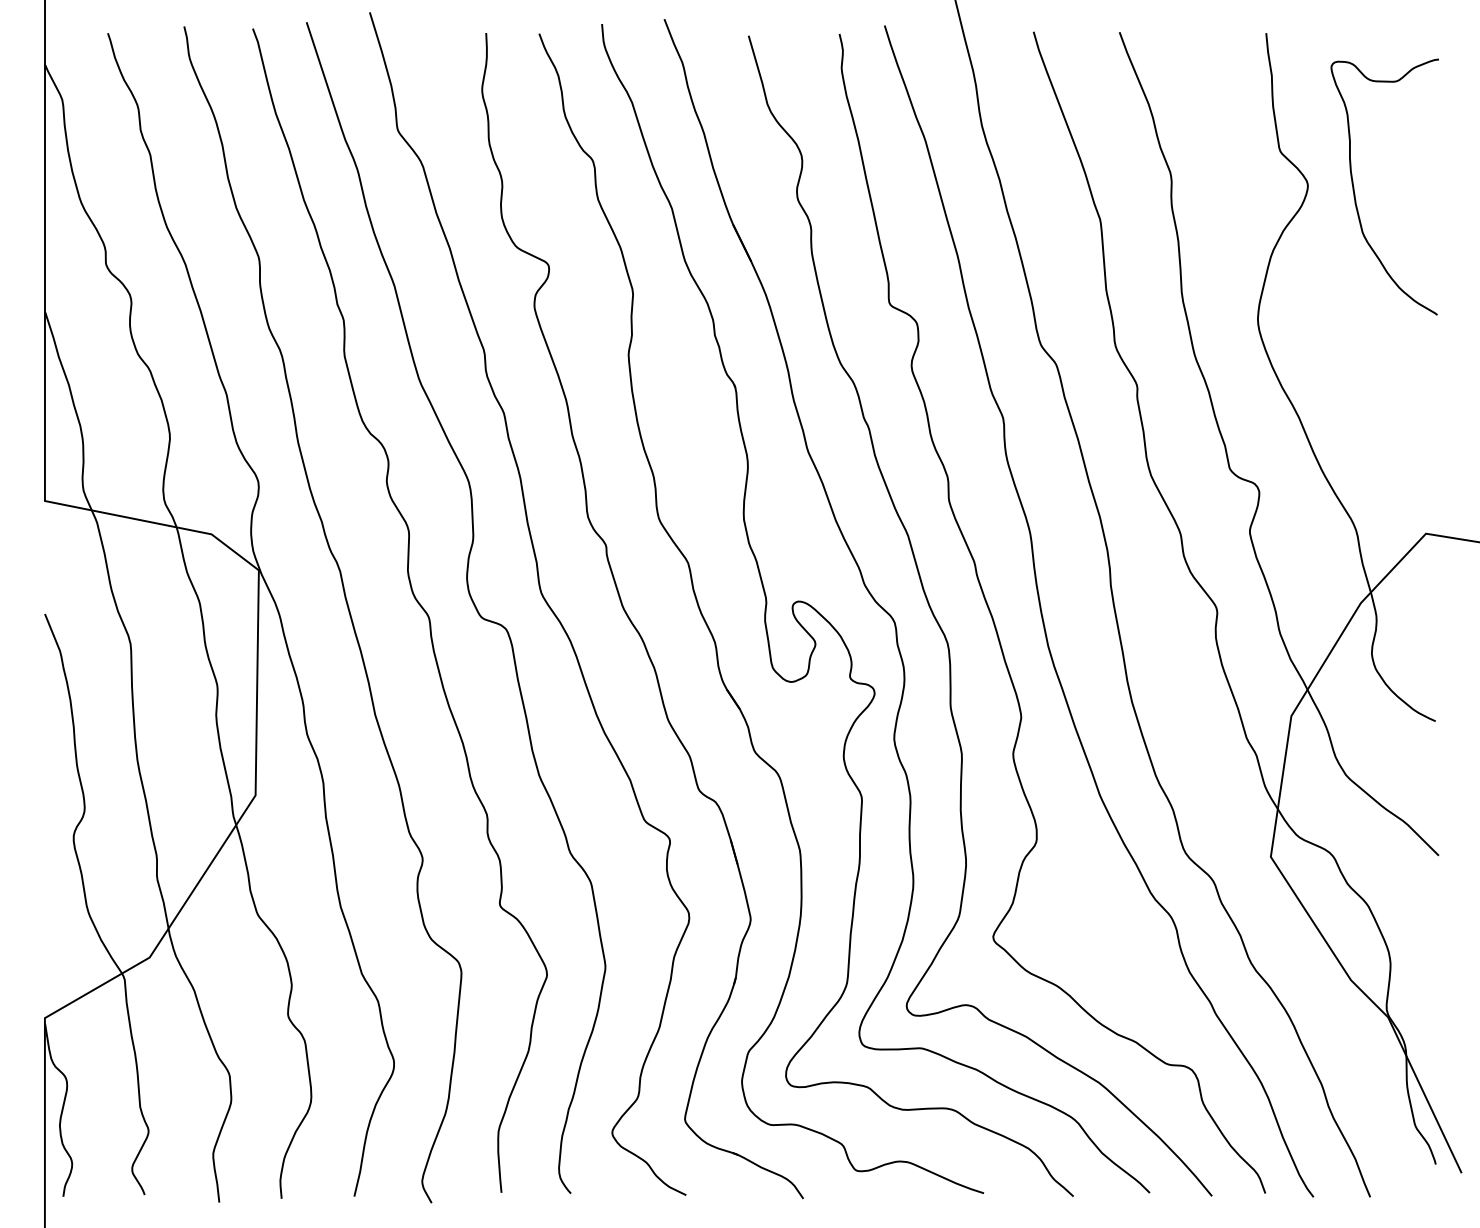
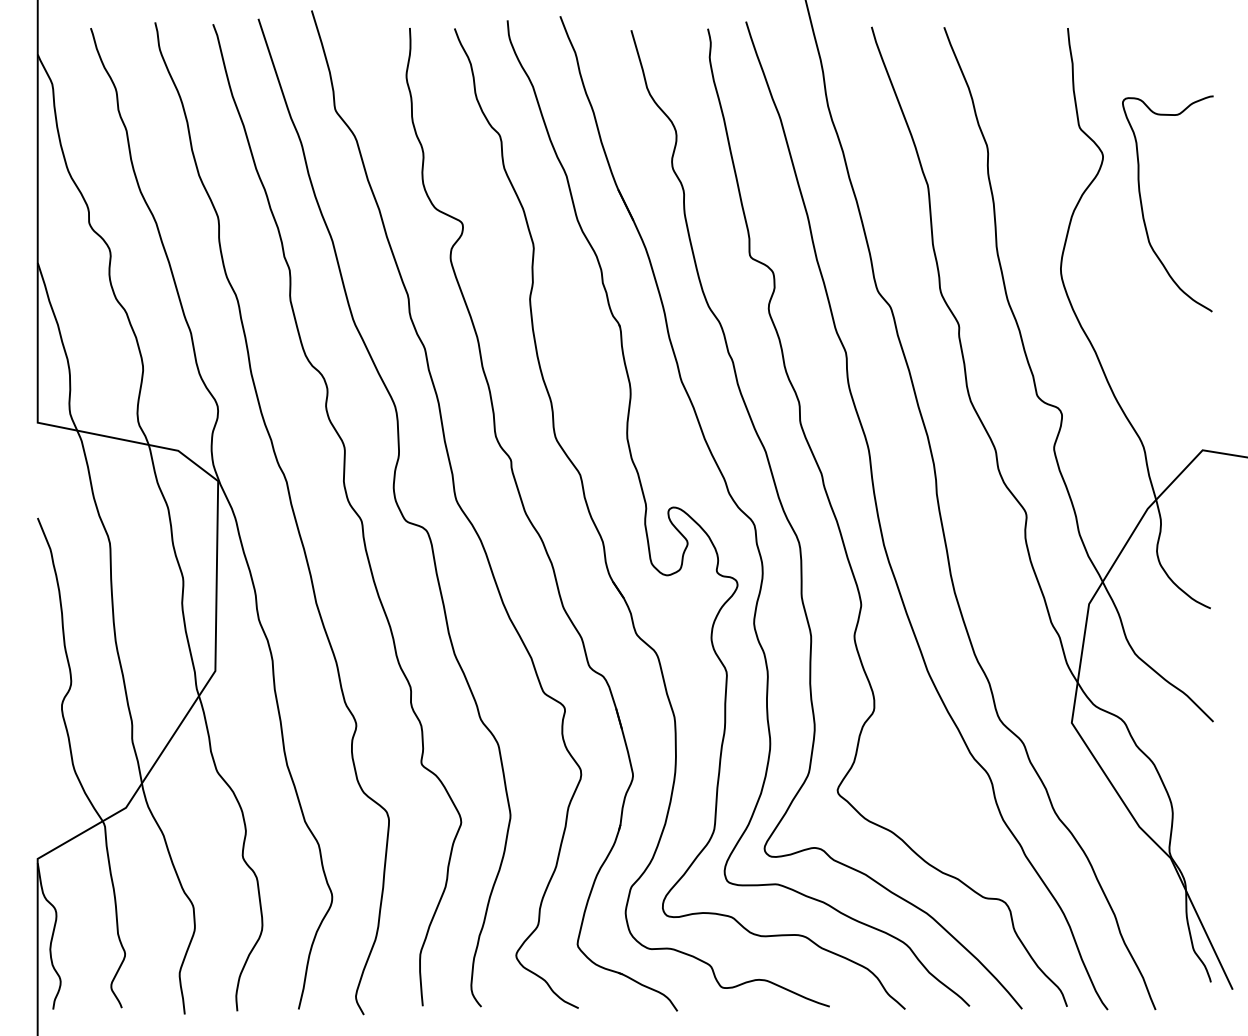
curve: (1354, 186) -> (1142, 203), moved

